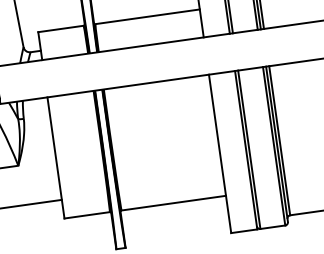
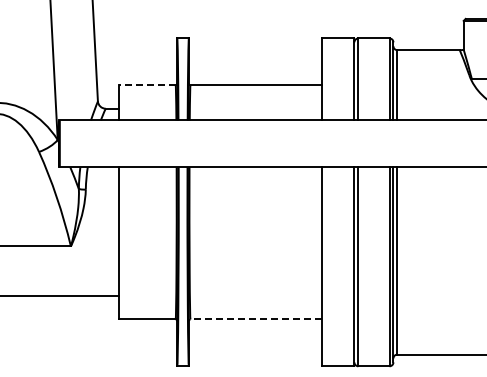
line: (60, 29) -> (146, 85), solid -> dashed
line: (174, 203) -> (256, 319), solid -> dashed

